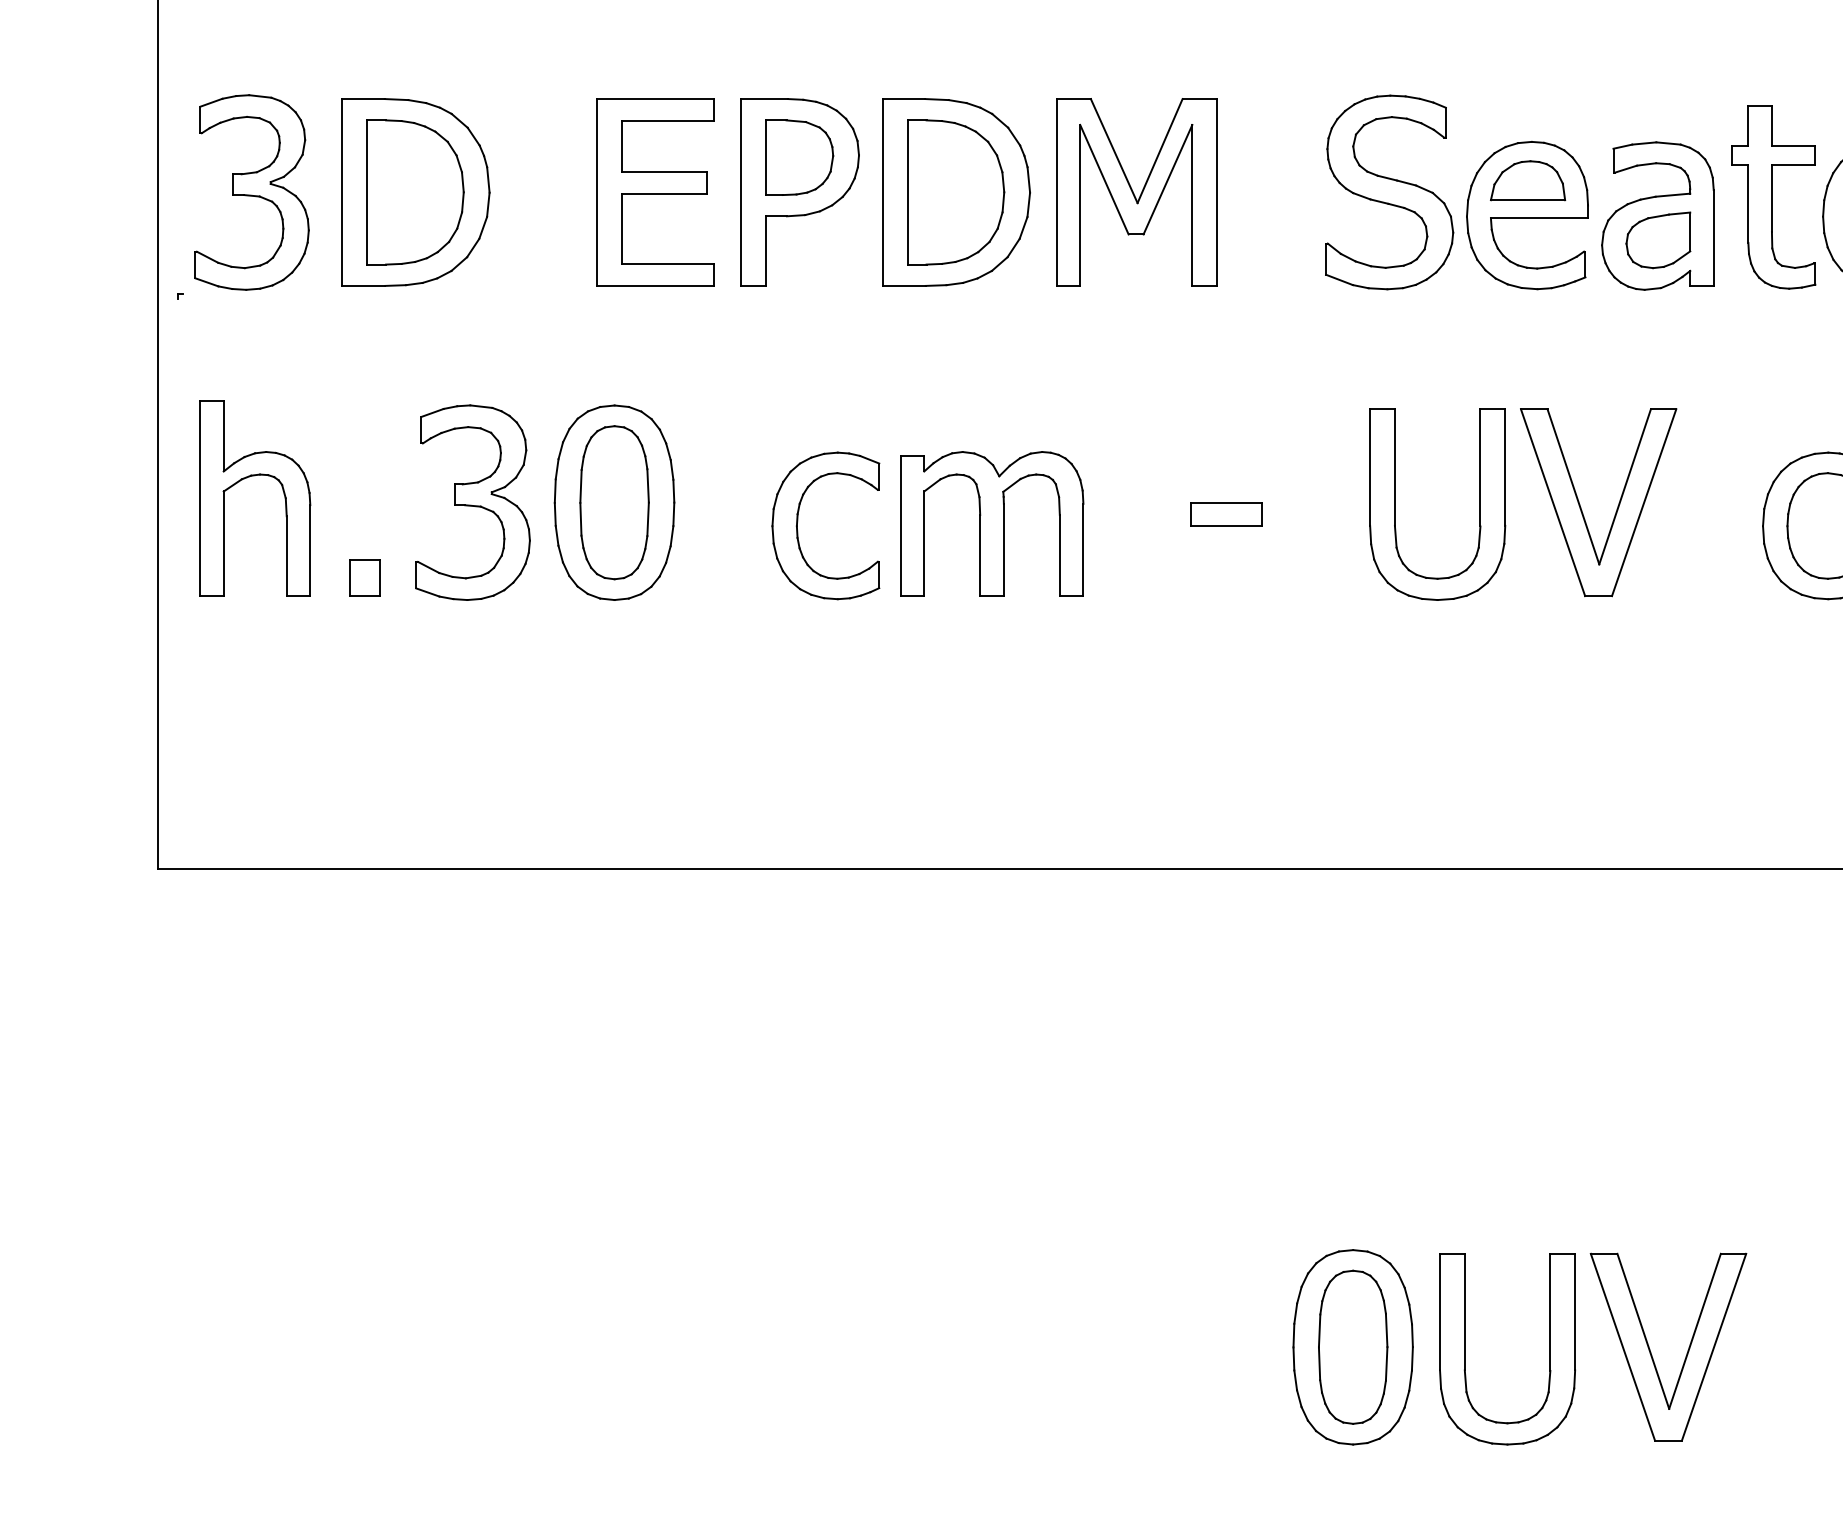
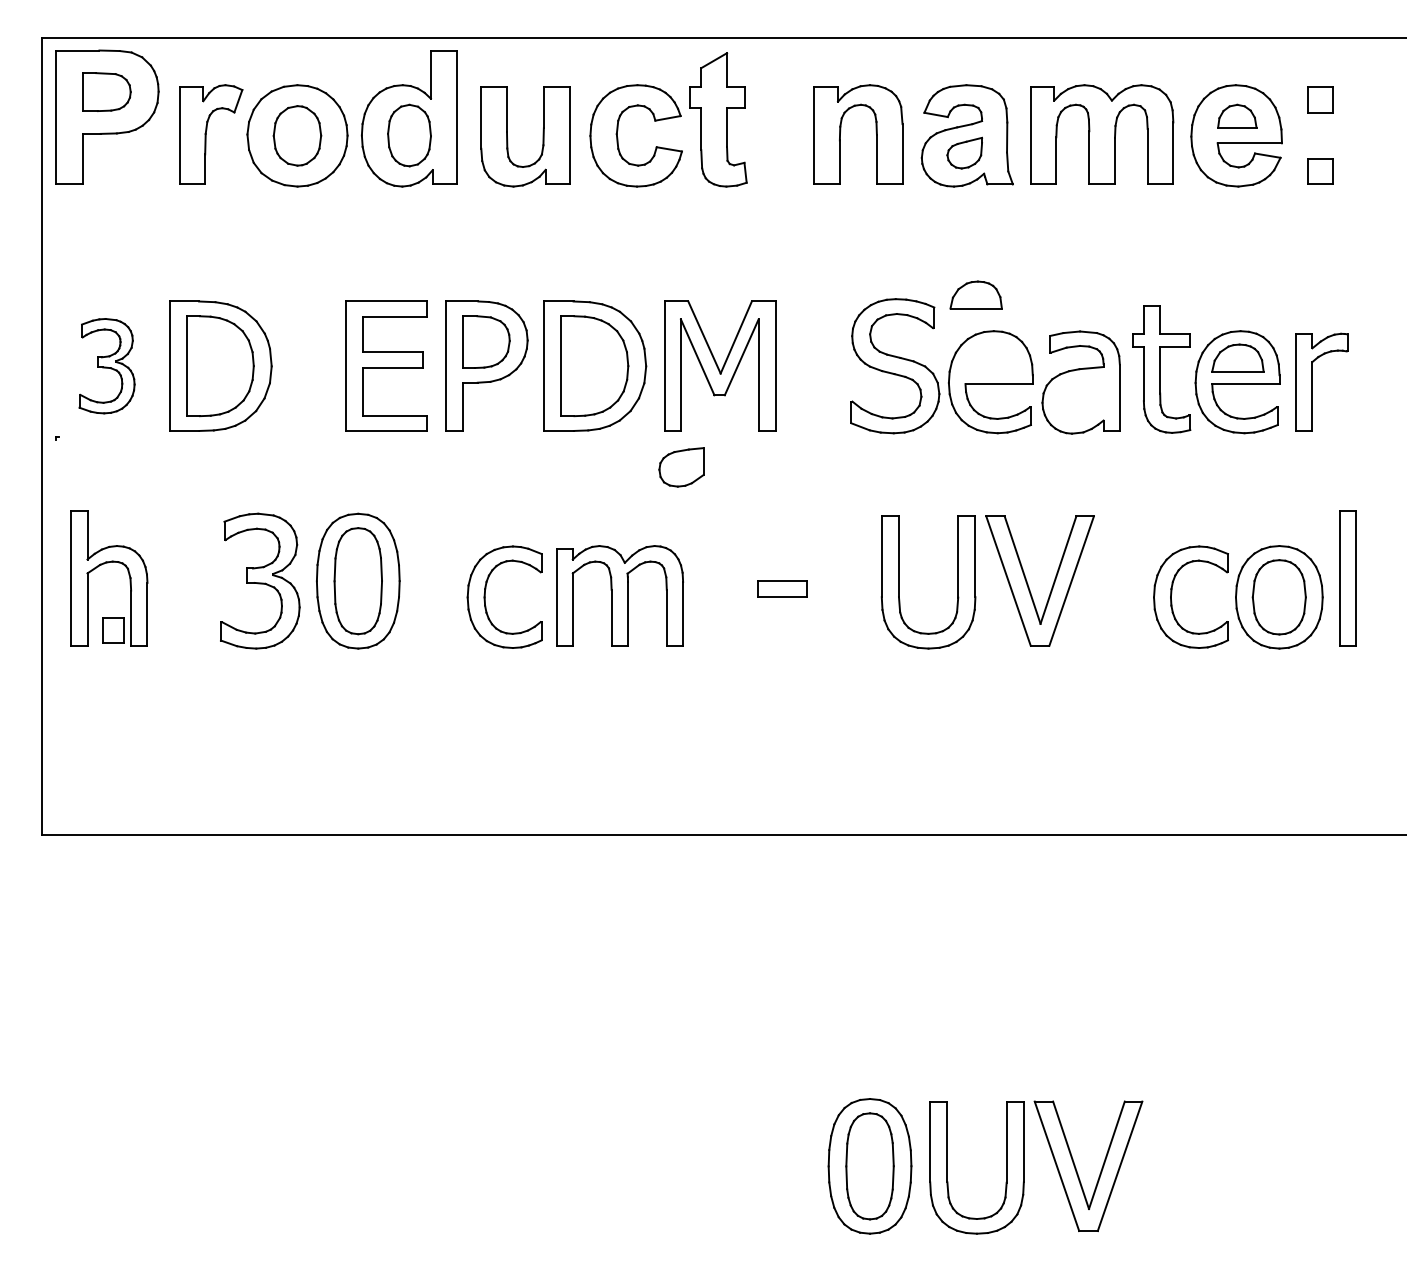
part: (1527, 179) -> (975, 294), moved
part: (251, 191) -> (106, 365), size x0.7
part: (1658, 240) -> (681, 467), moved
part: (365, 578) -> (113, 630), moved

